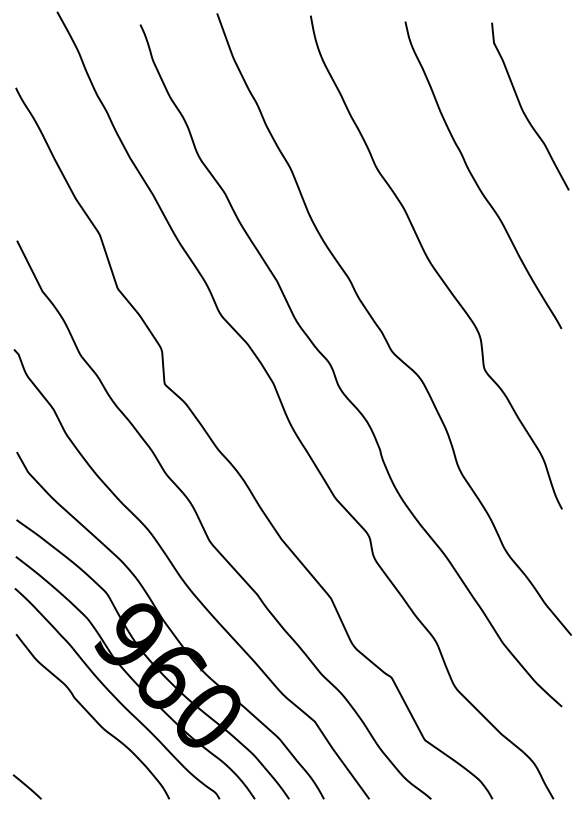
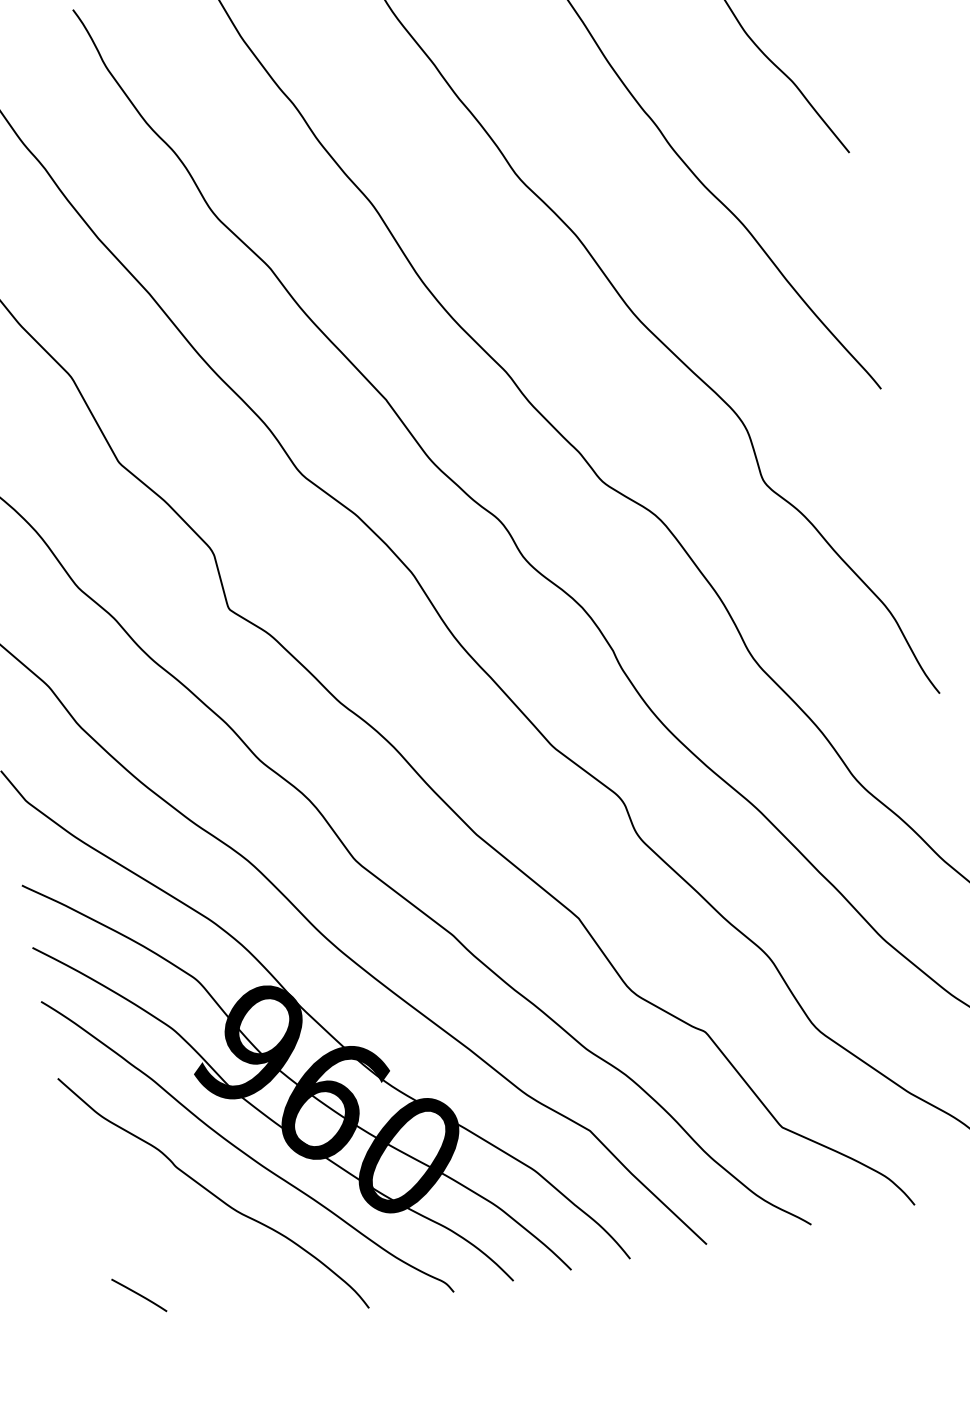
line: (26, 786) -> (137, 1294), moved

